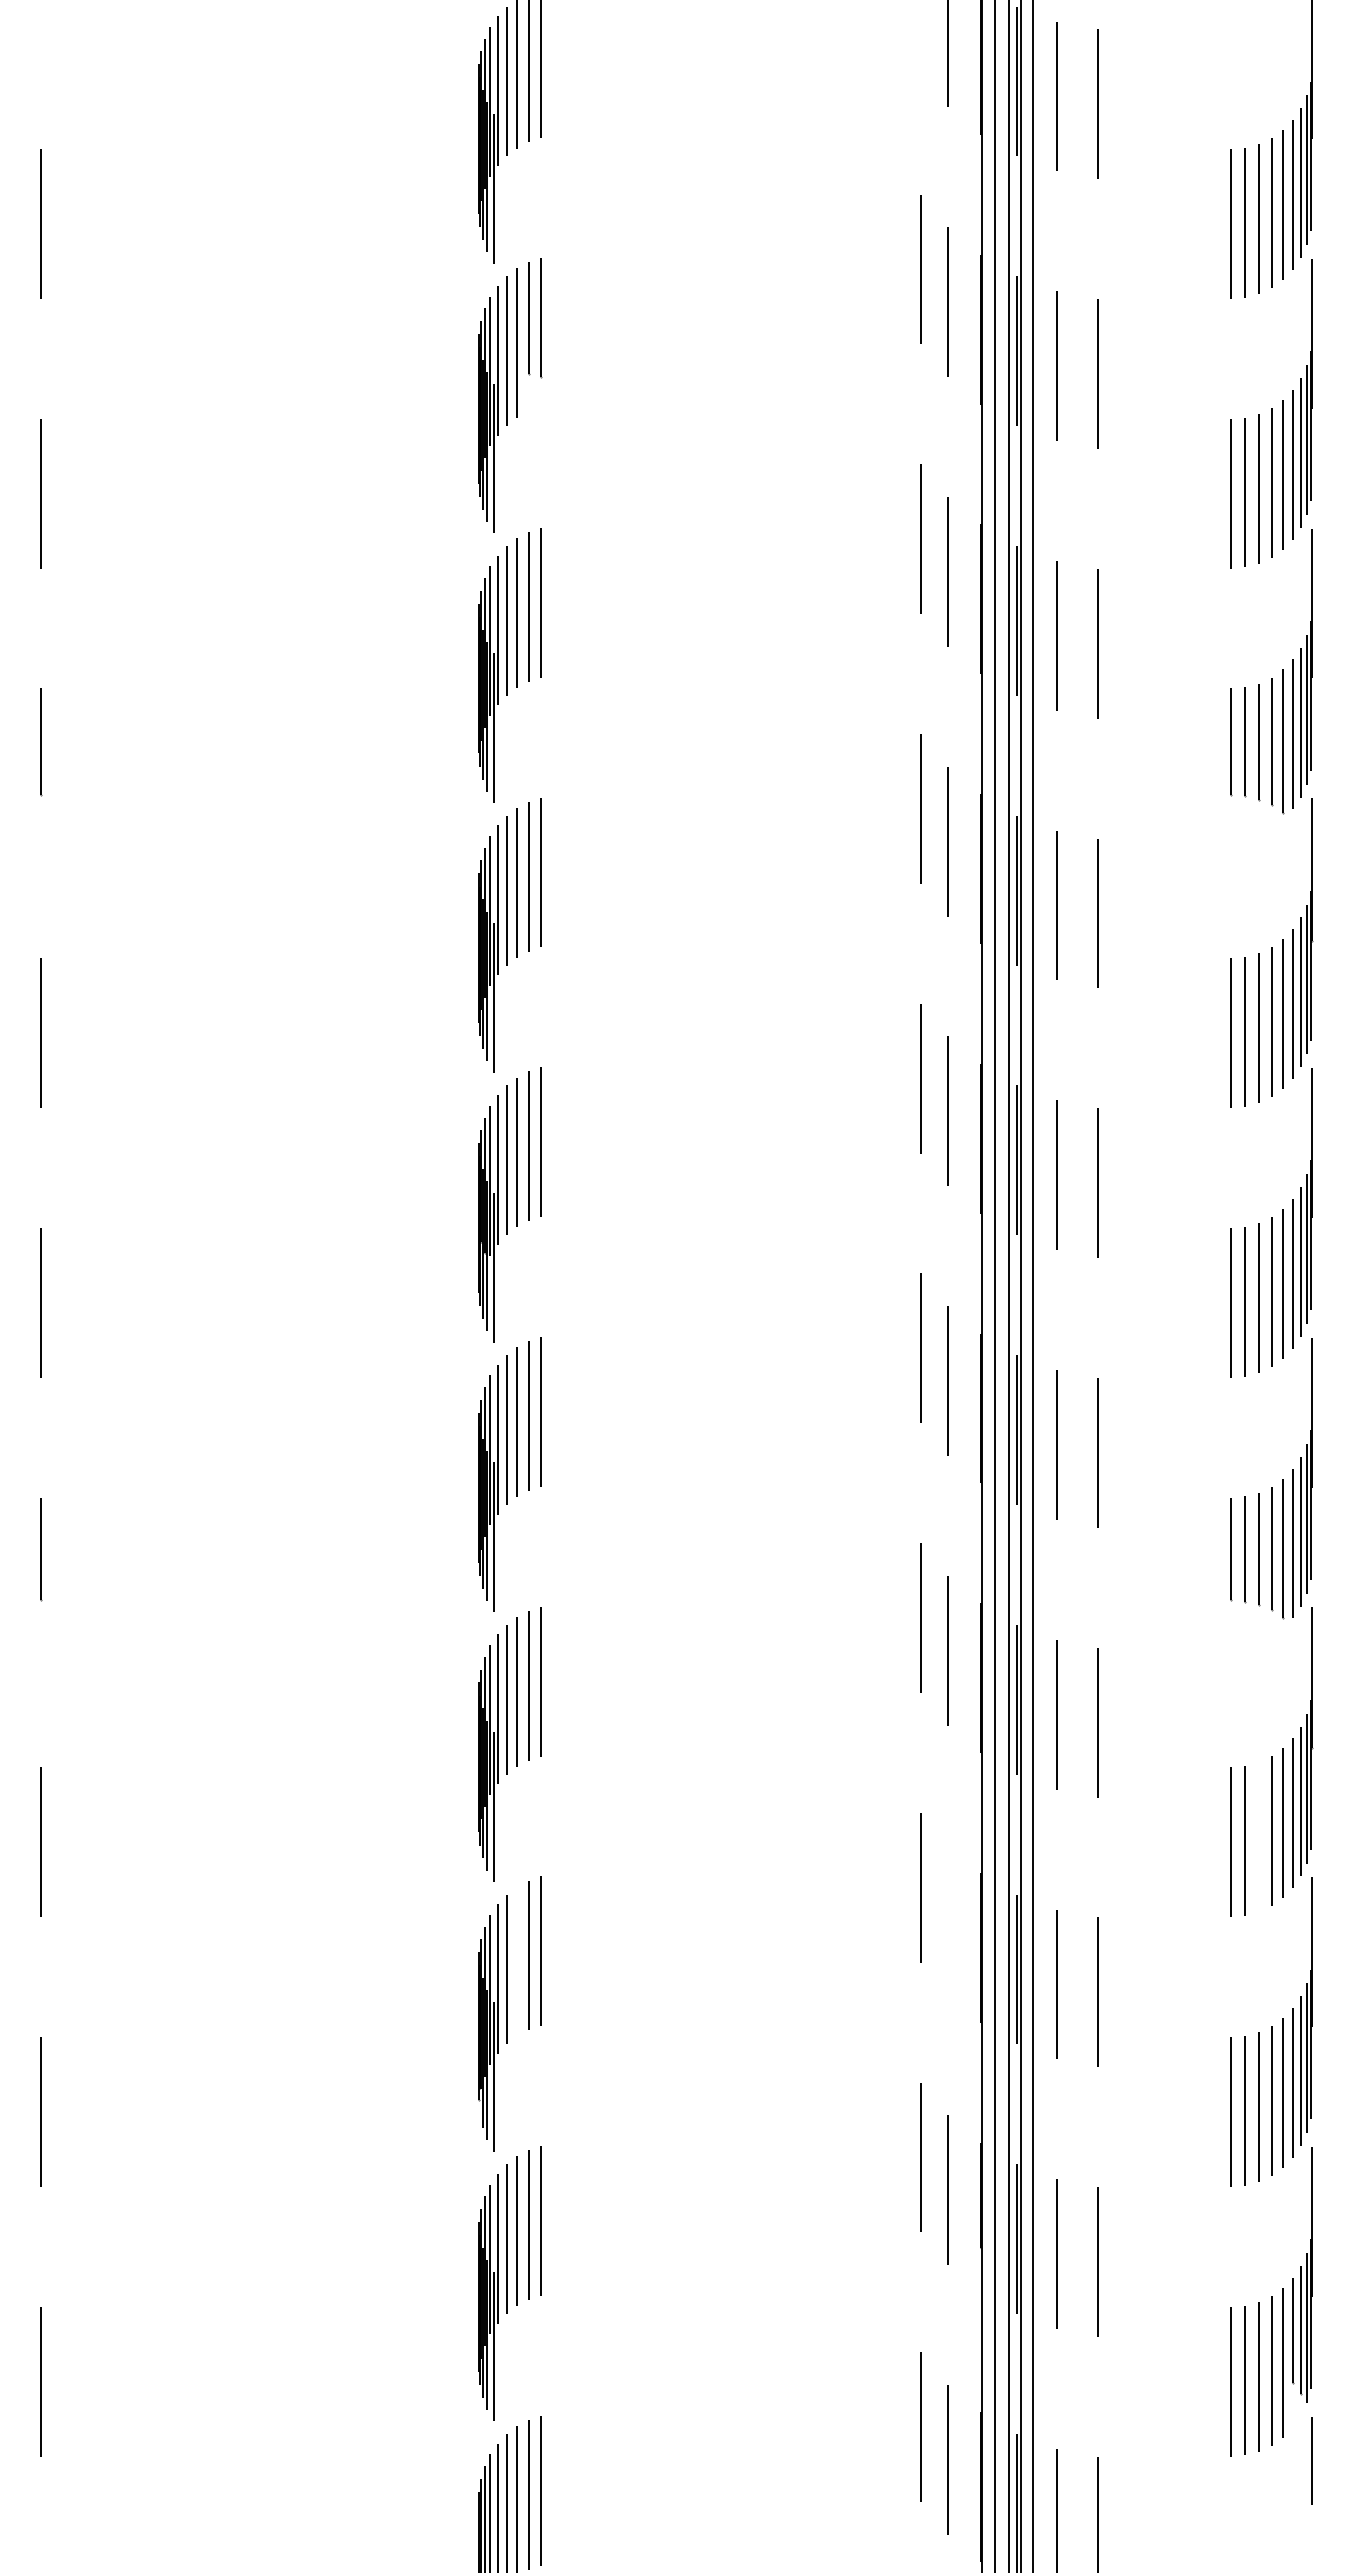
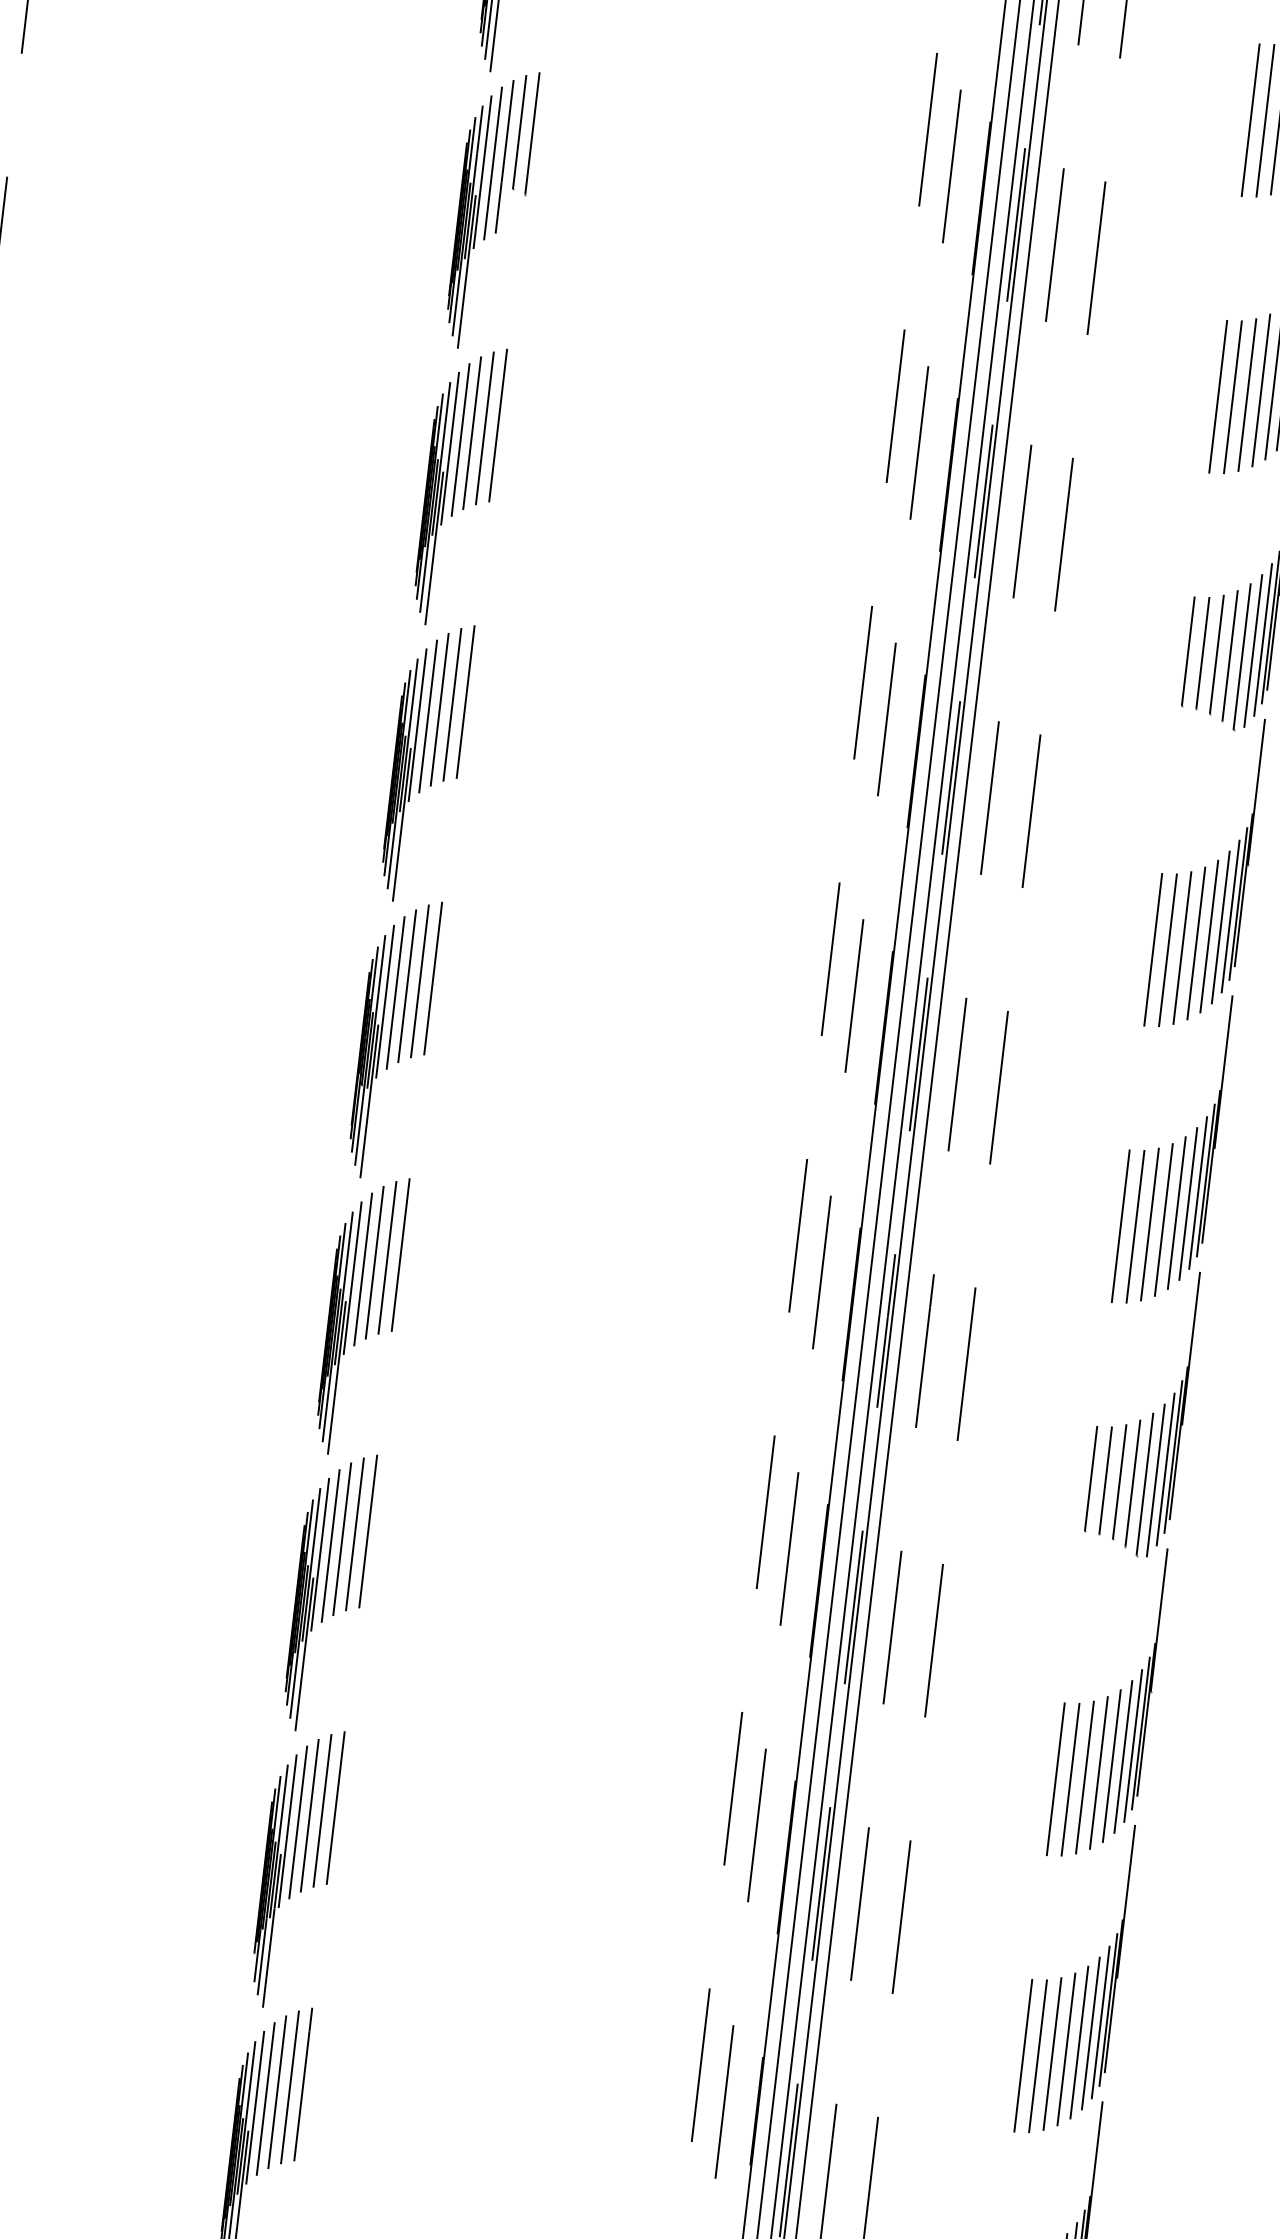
line: (1258, 1837) -> (1084, 1777), added
line: (947, 1920) -> (755, 1825), added
line: (517, 1961) -> (310, 1815), added

